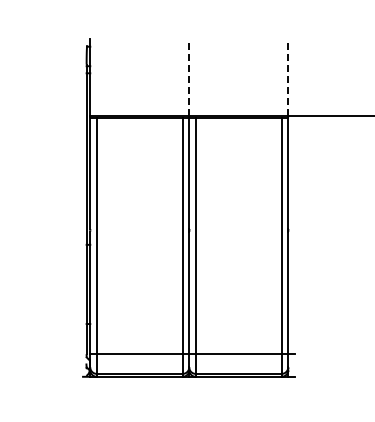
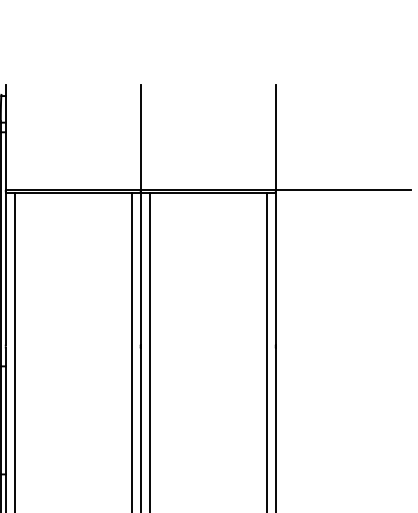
line: (189, 76) -> (141, 136), dashed -> solid
line: (288, 76) -> (276, 136), dashed -> solid

